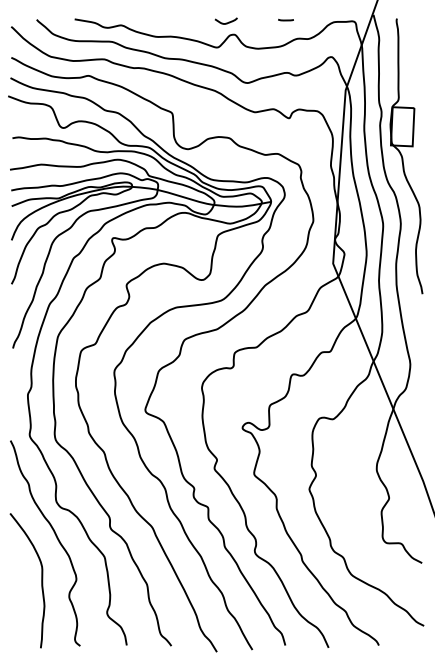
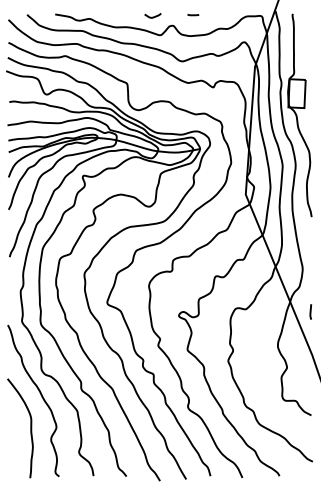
line: (285, 19) -> (192, 14), moved
curve: (225, 22) -> (152, 16), moved
line: (420, 422) -> (310, 311), added

